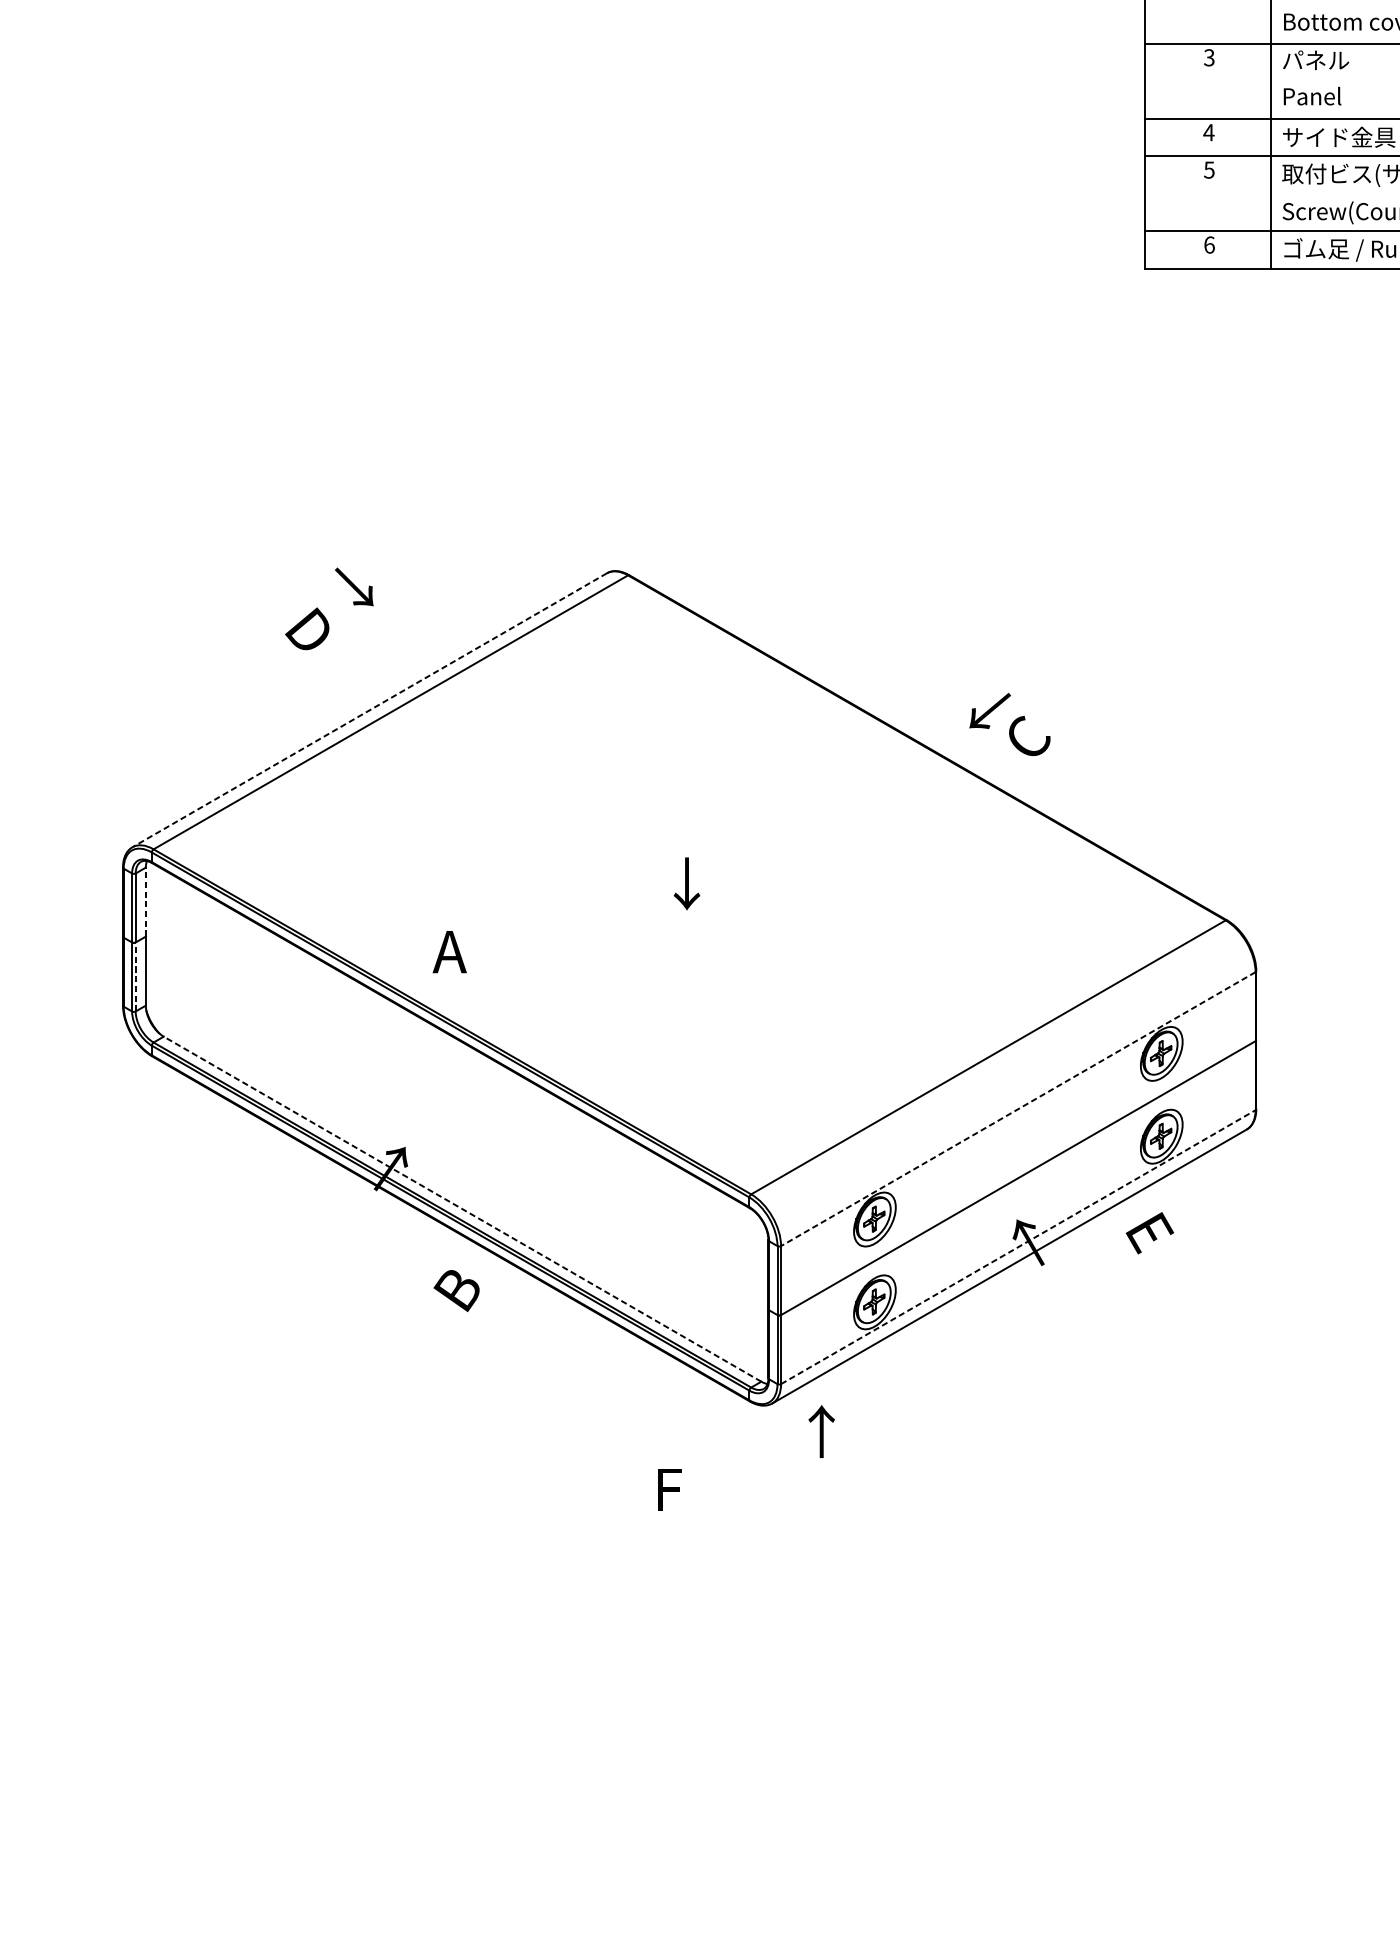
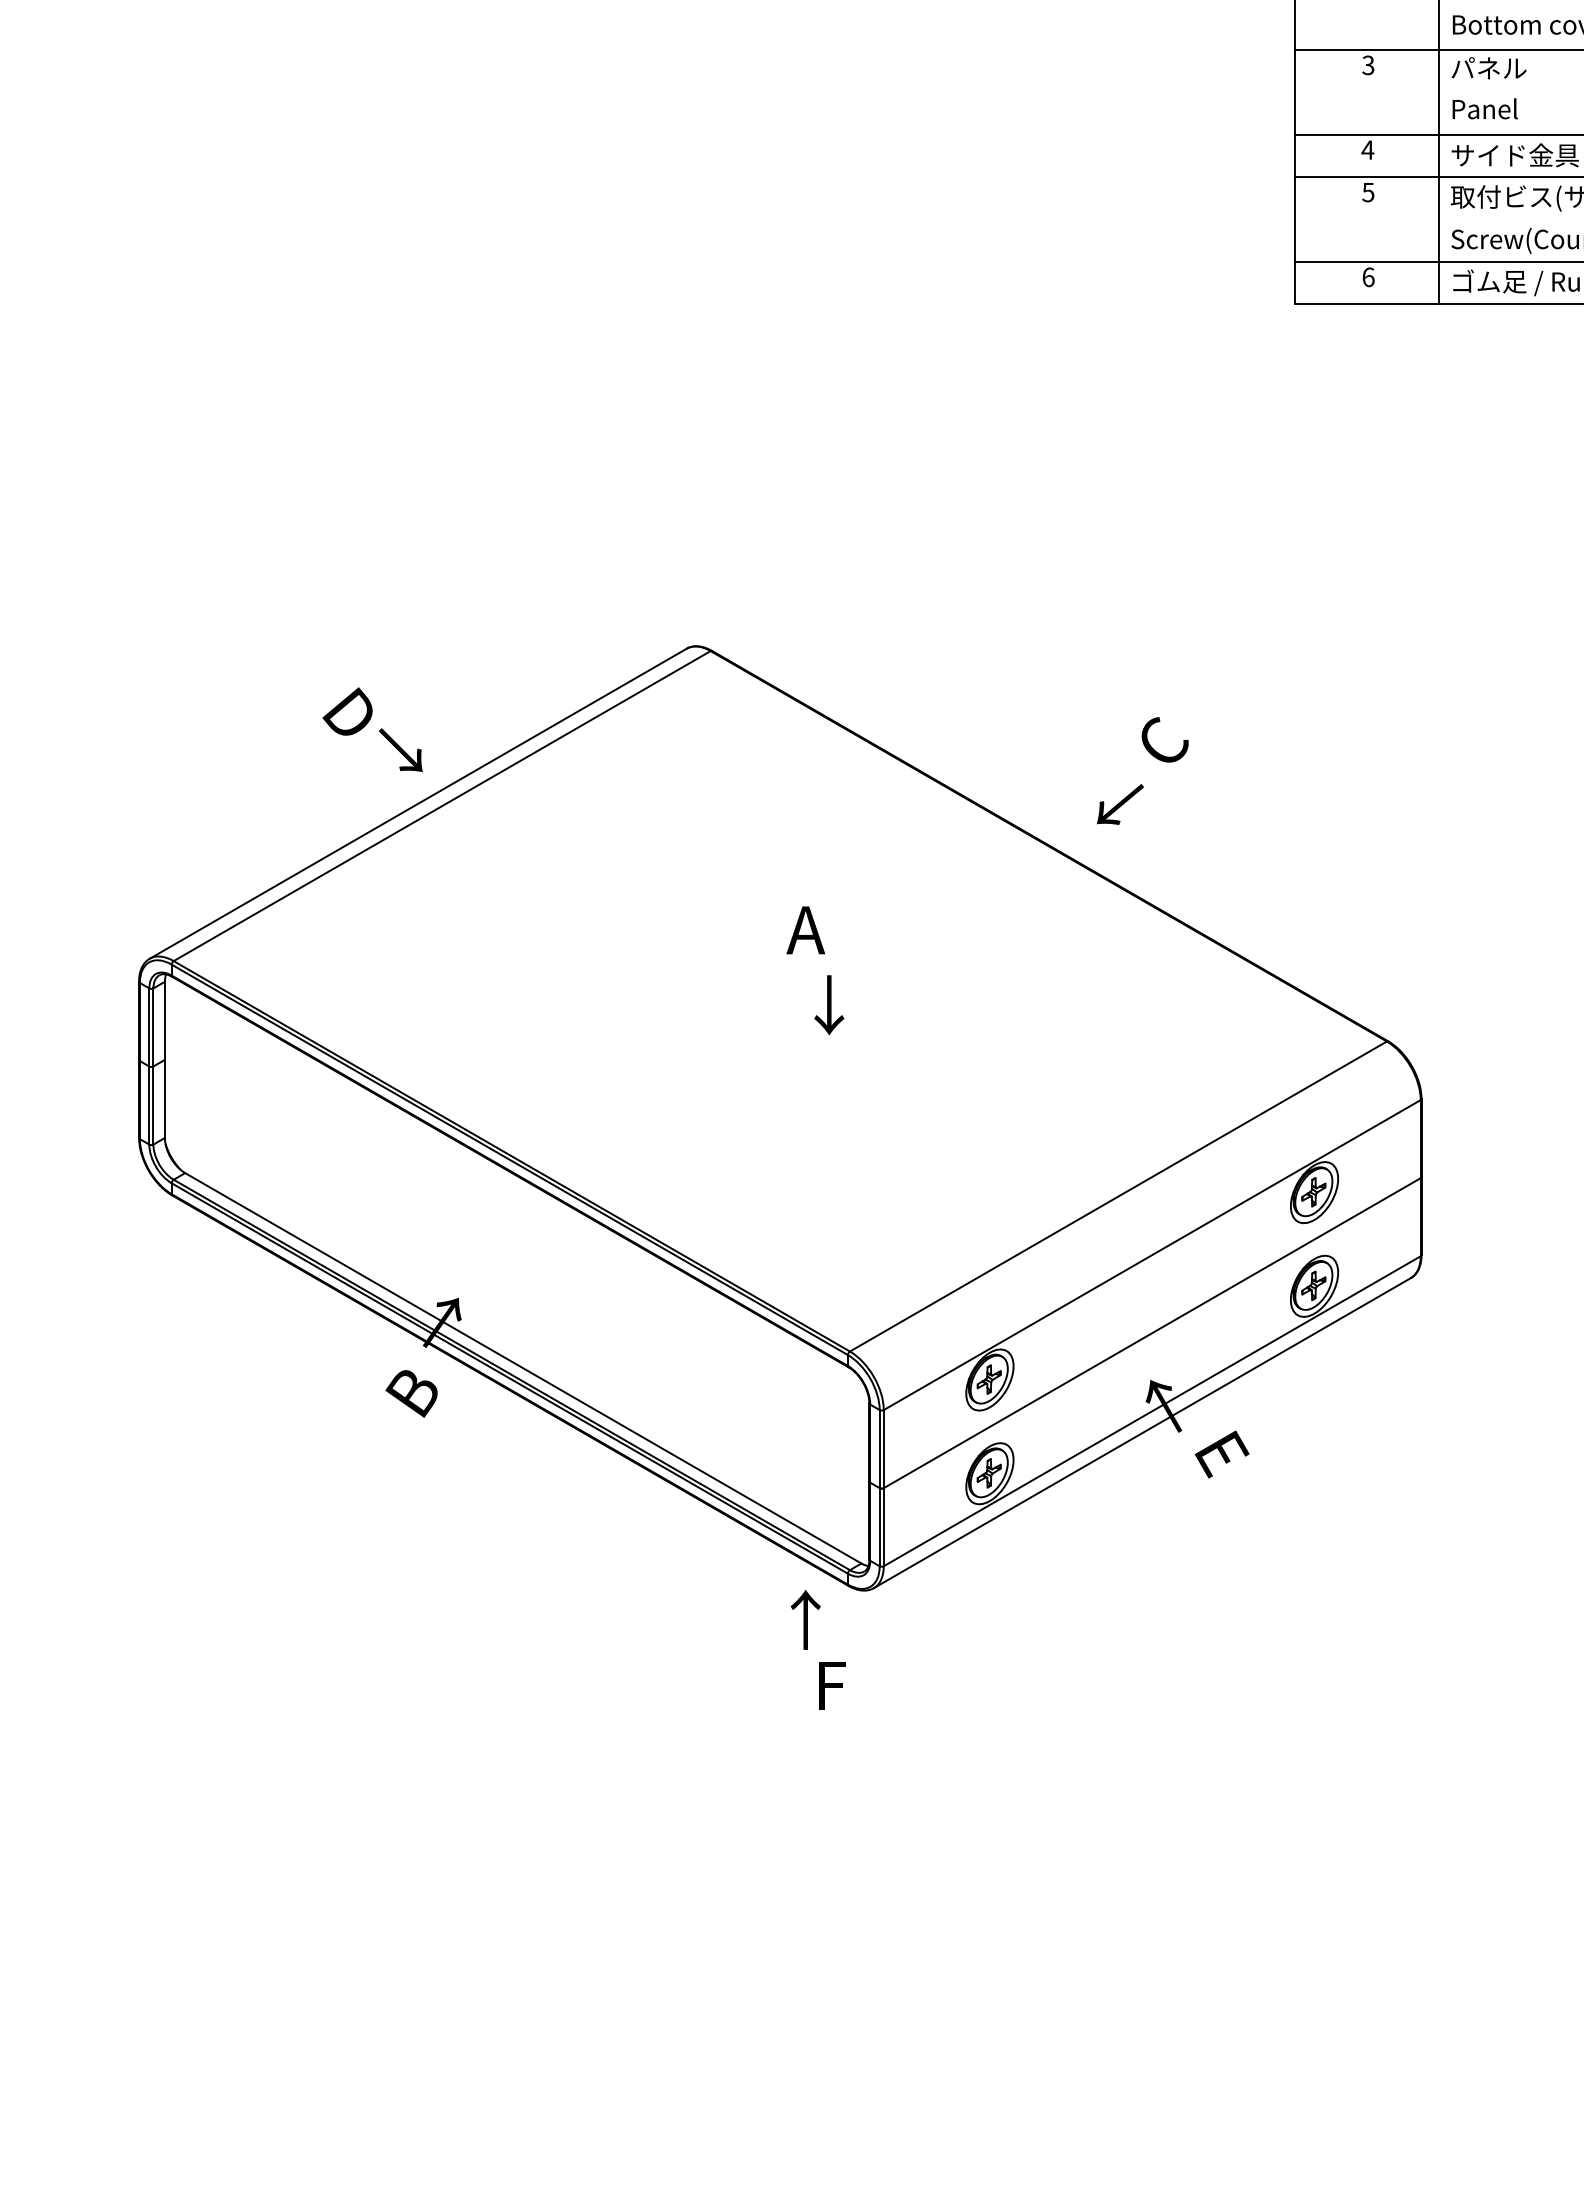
text: (354, 587) -> (400, 750), moved
line: (369, 710) -> (418, 803), dashed -> solid
text: (1029, 735) -> (1164, 739), moved
text: (687, 884) -> (829, 1005), moved
line: (145, 901) -> (164, 1020), dashed -> solid
text: (449, 952) -> (805, 930), moved
line: (135, 976) -> (153, 1105), dashed -> solid
line: (1018, 1109) -> (1152, 1255), dashed -> solid
line: (461, 1209) -> (522, 1368), dashed -> solid
text: (1149, 1233) -> (1221, 1454), moved
line: (1018, 1247) -> (1152, 1411), dashed -> solid
text: (456, 1290) -> (411, 1393), moved
text: (821, 1431) -> (805, 1619), moved
text: (670, 1489) -> (832, 1685), moved

